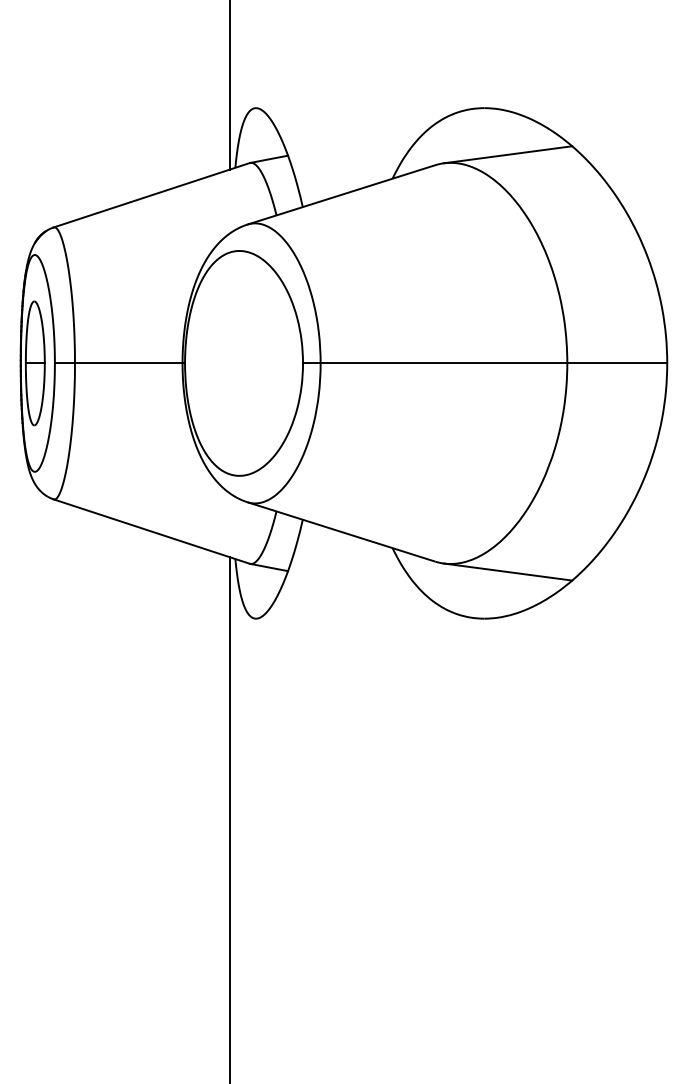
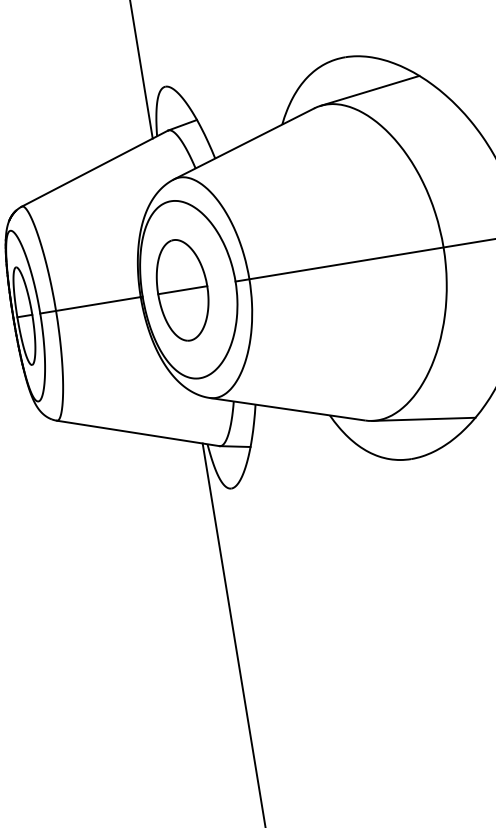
part: (235, 363) -> (182, 290), added

